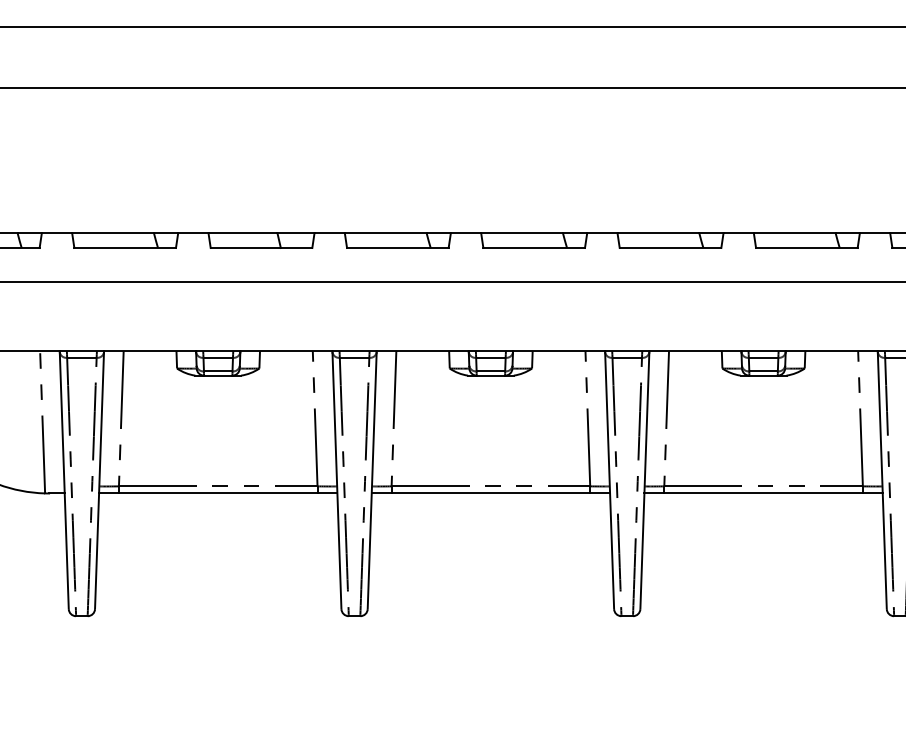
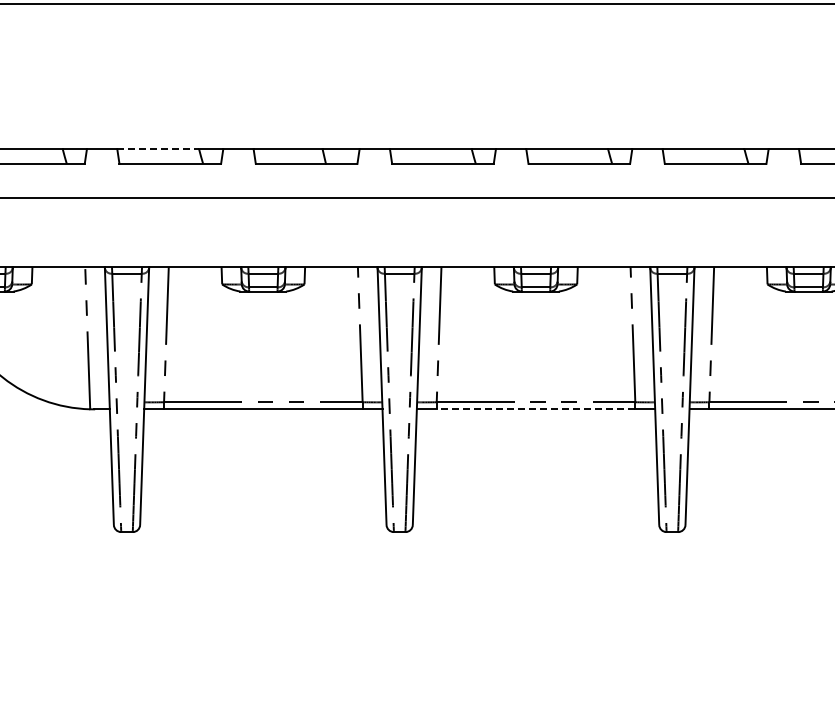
line: (113, 233) -> (158, 149), solid -> dashed
line: (490, 493) -> (535, 409), solid -> dashed

